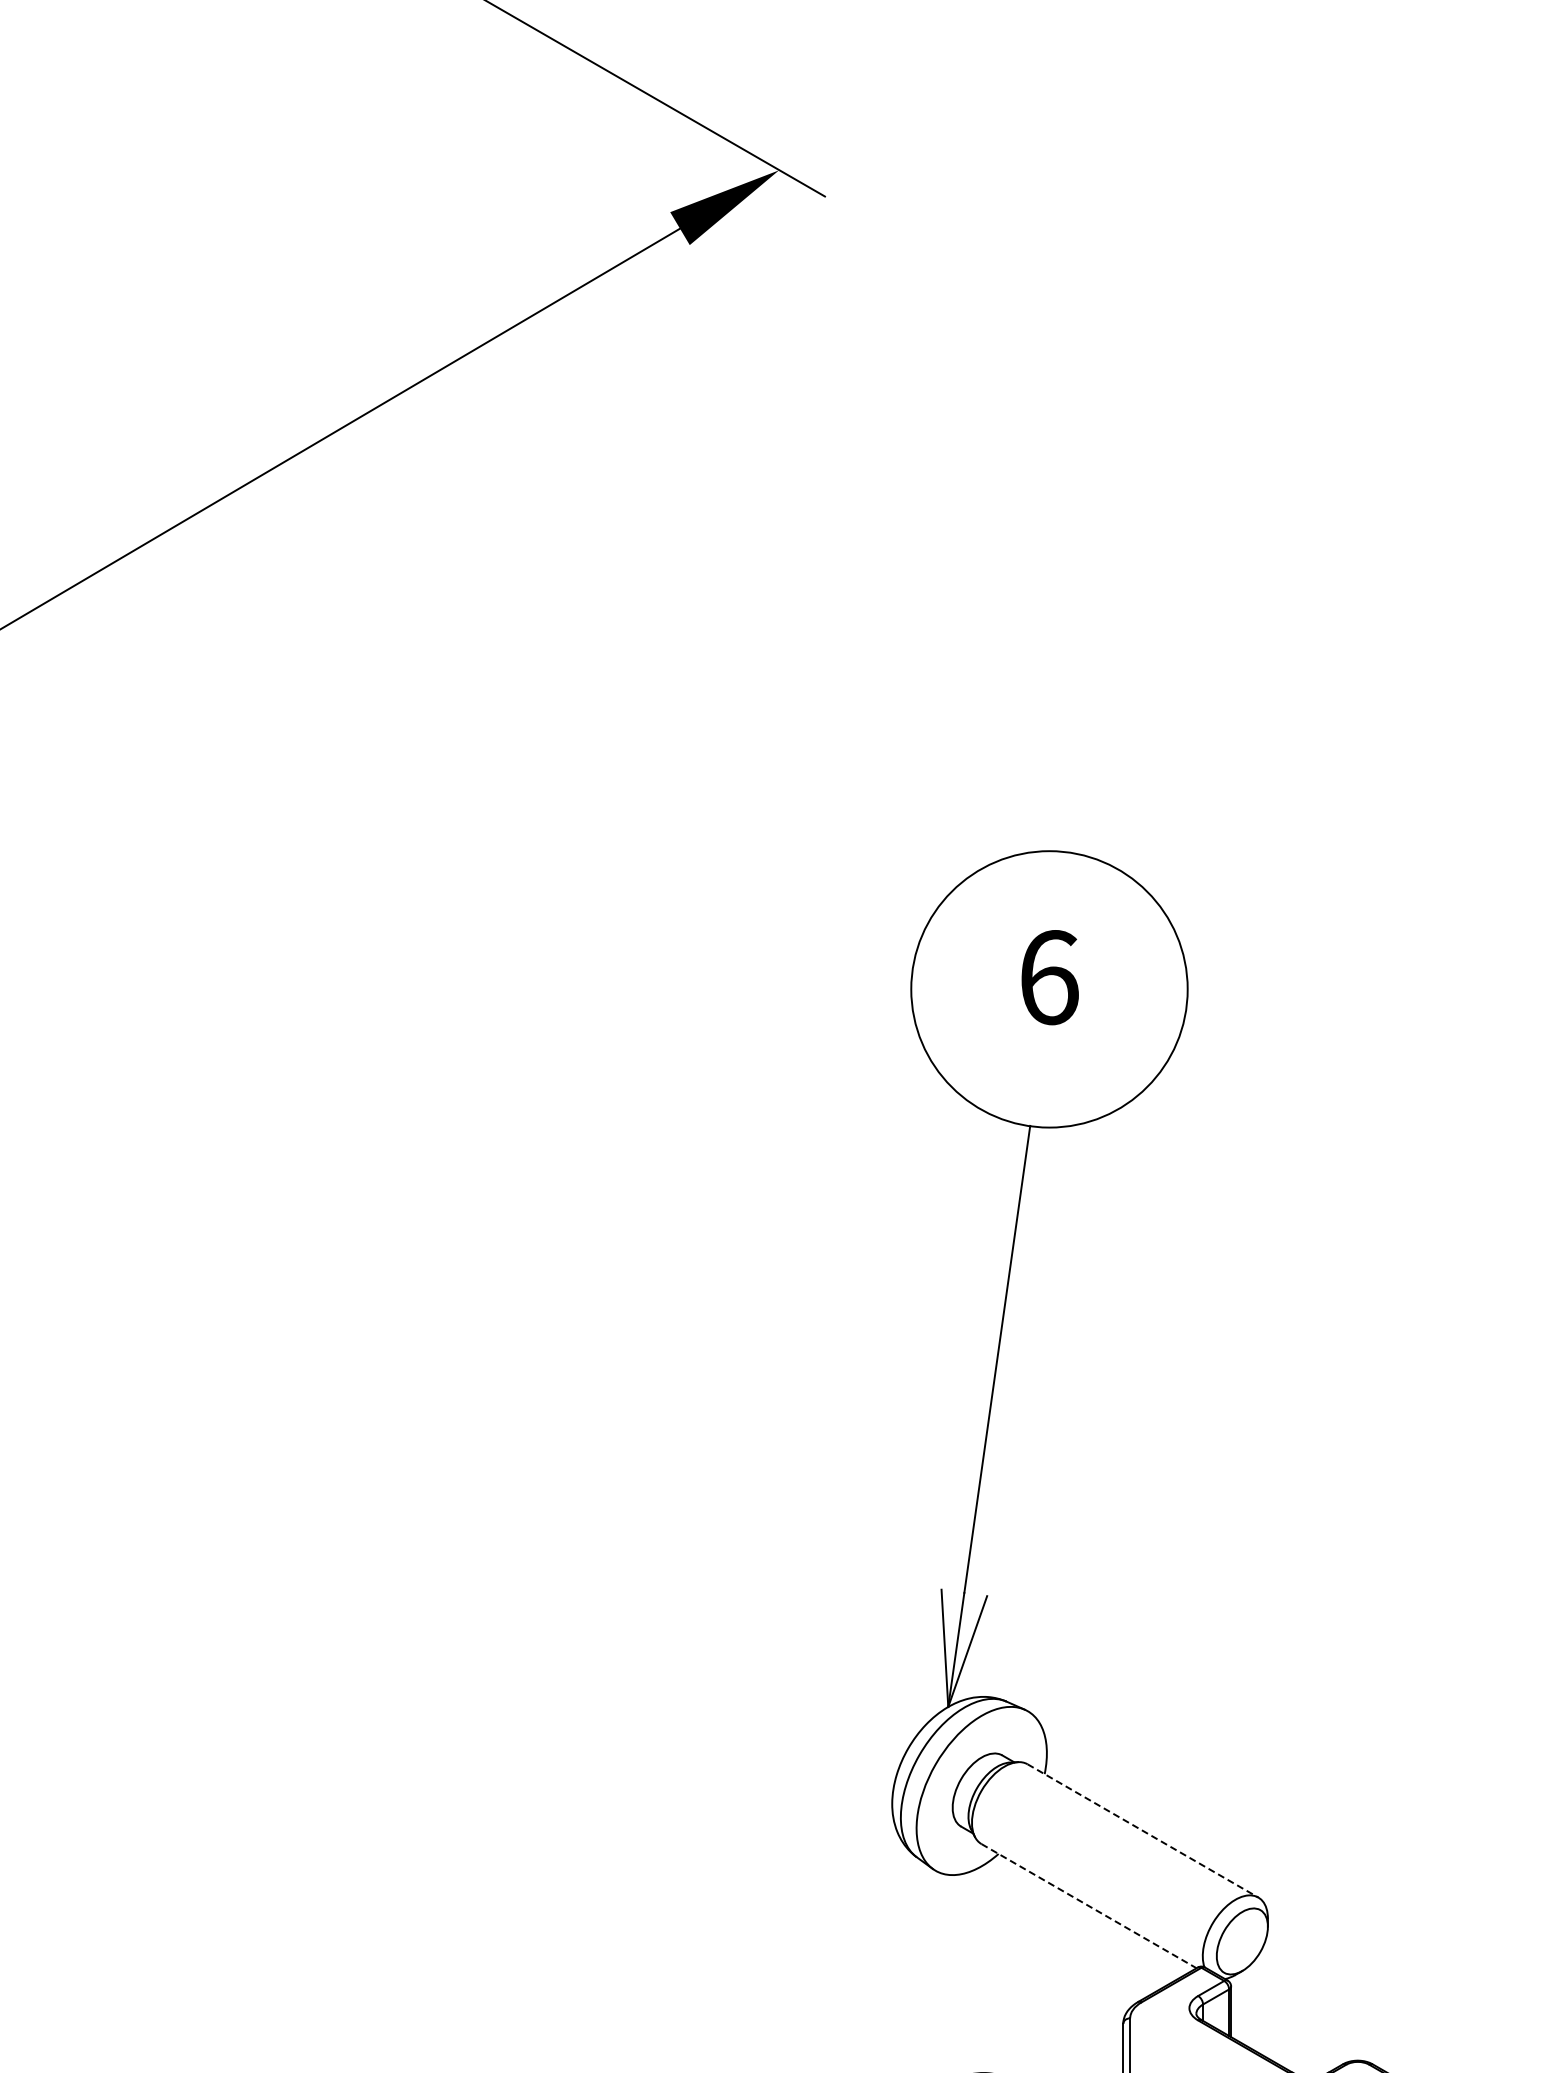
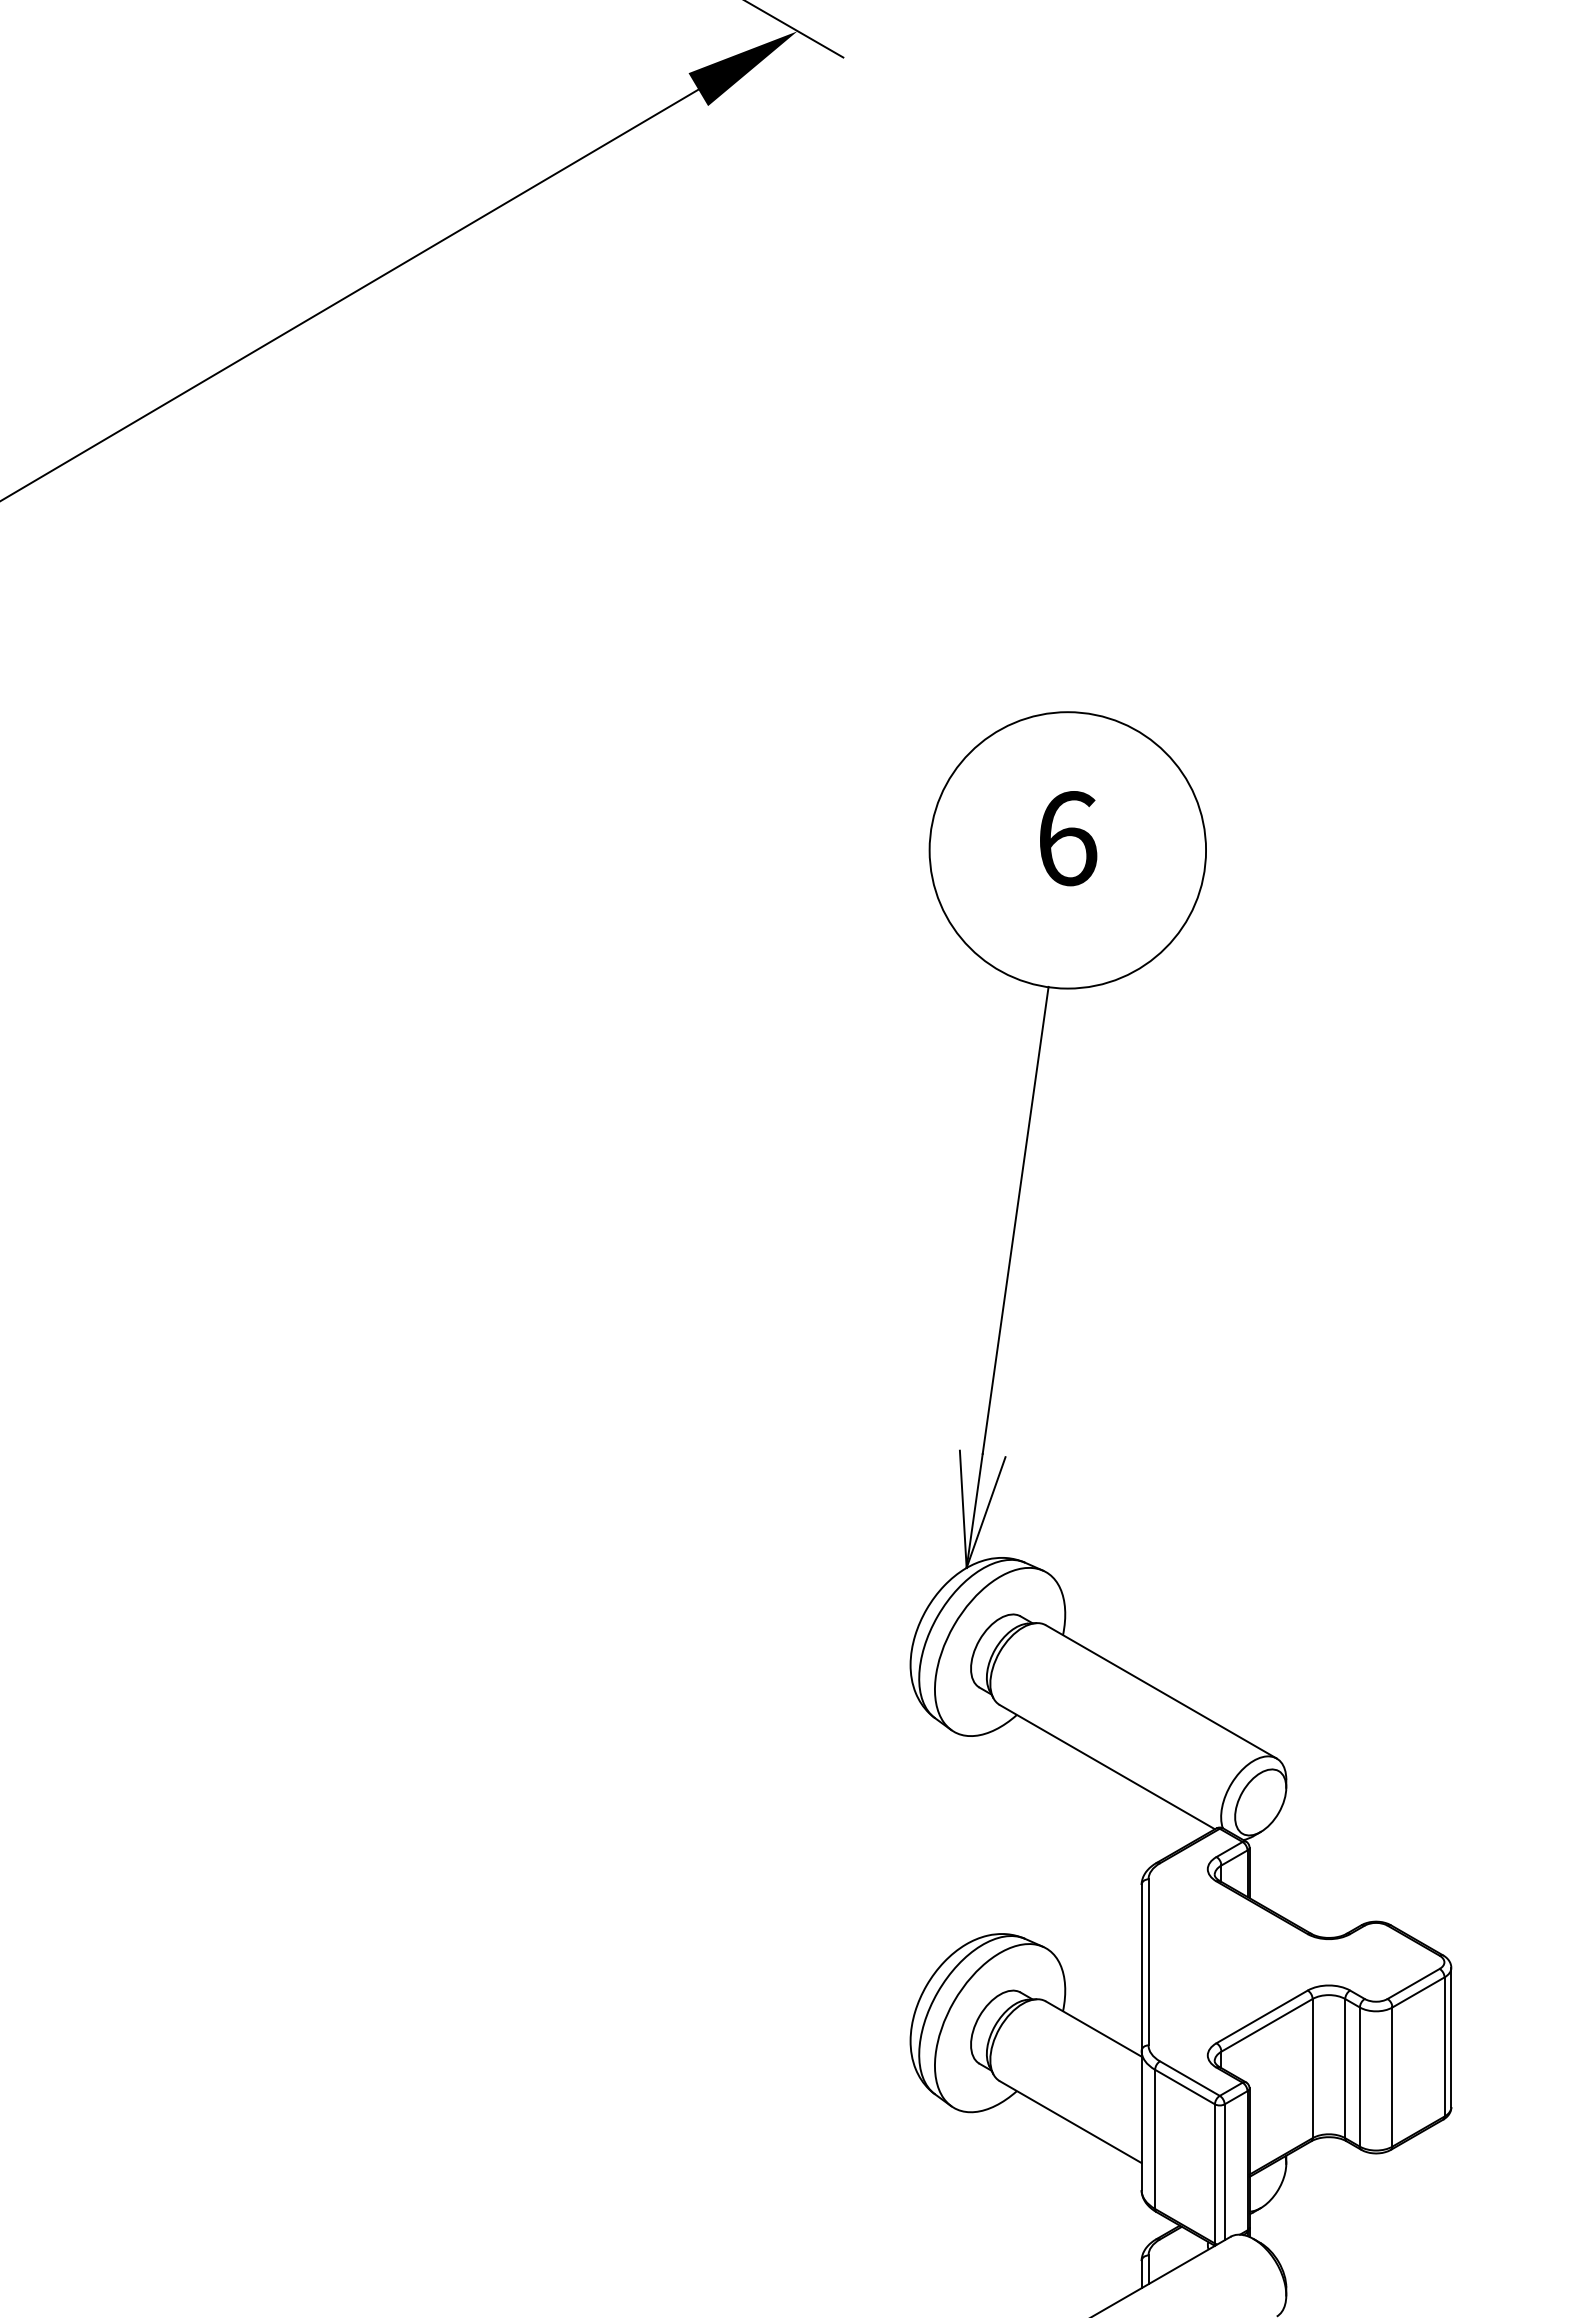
line: (1143, 1831) -> (1161, 1692), dashed -> solid
line: (1089, 1906) -> (1107, 1767), dashed -> solid

